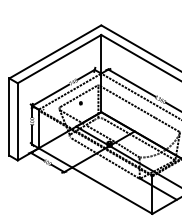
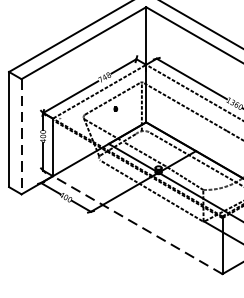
line: (17, 121) -> (21, 136), solid -> dashed
line: (95, 181) -> (137, 225), solid -> dashed

